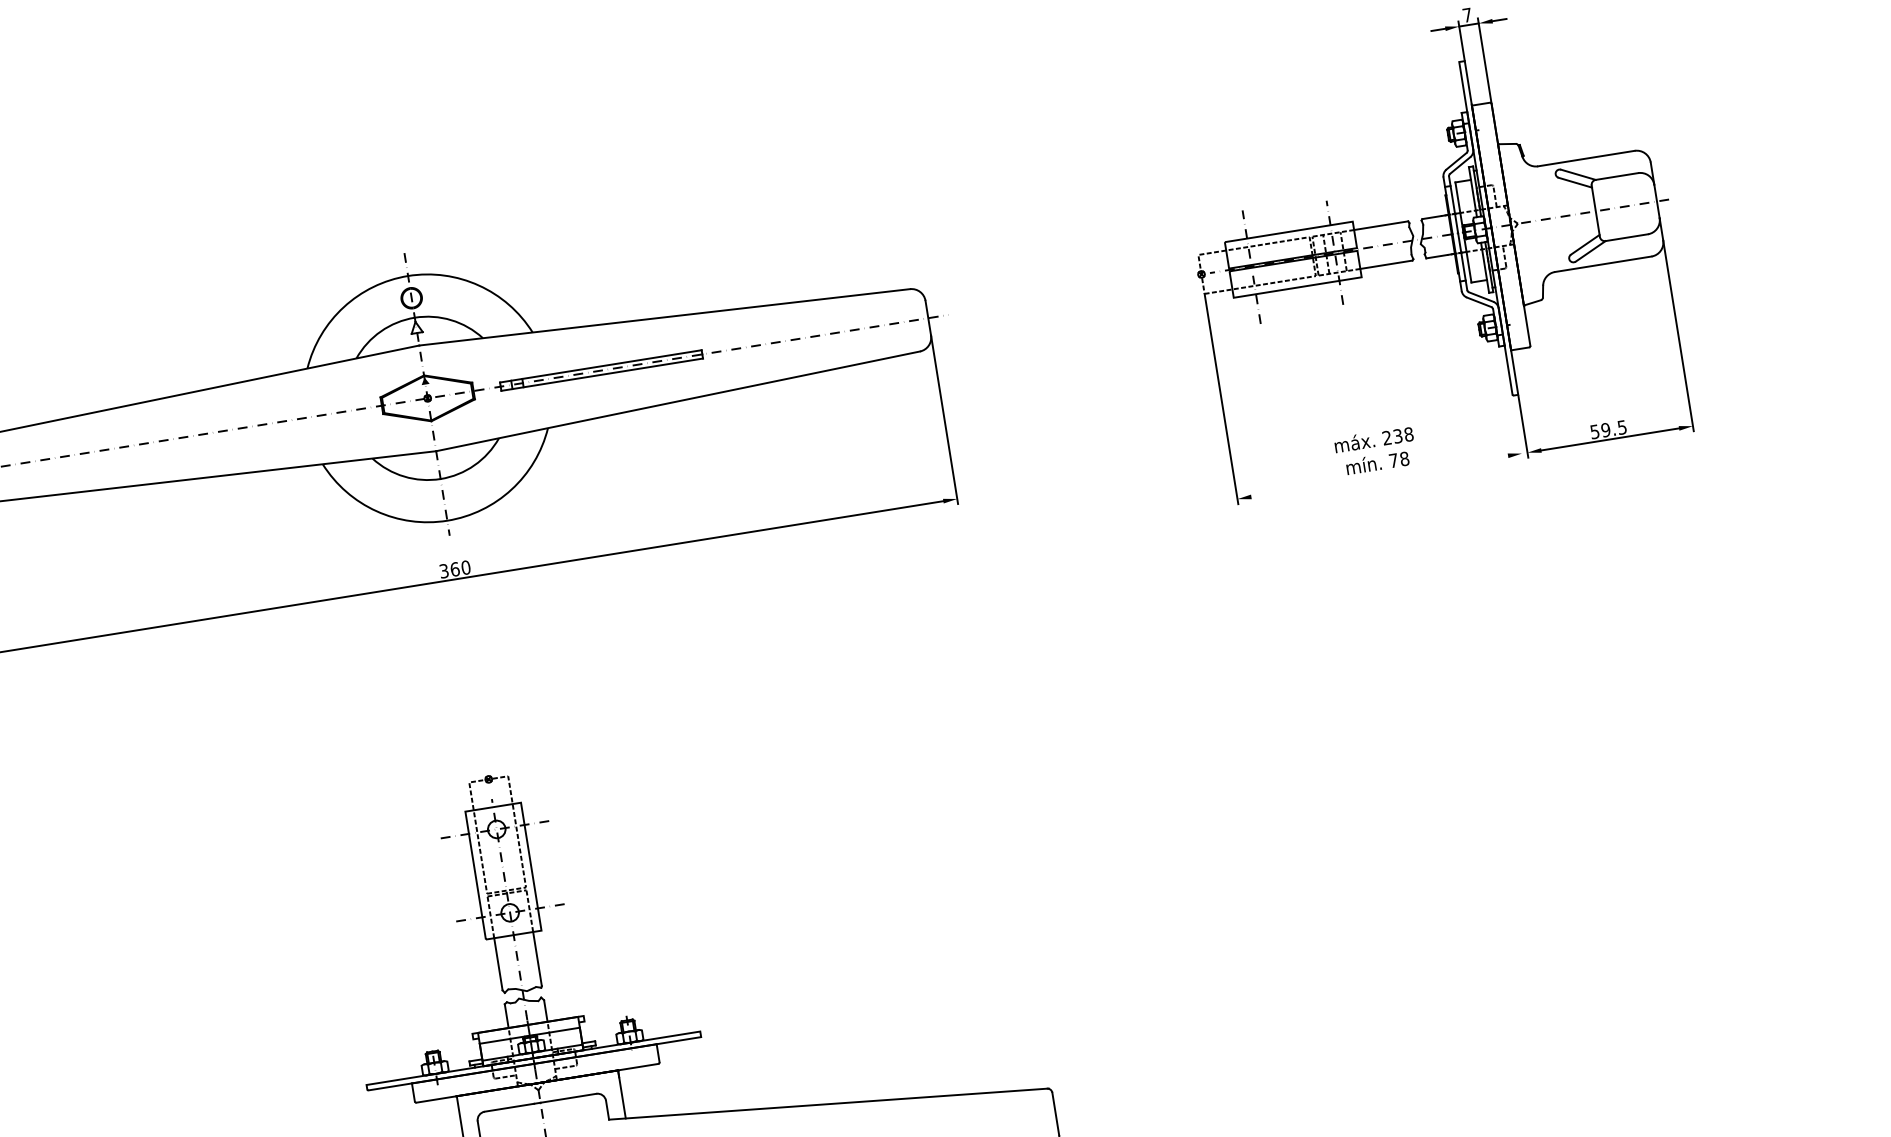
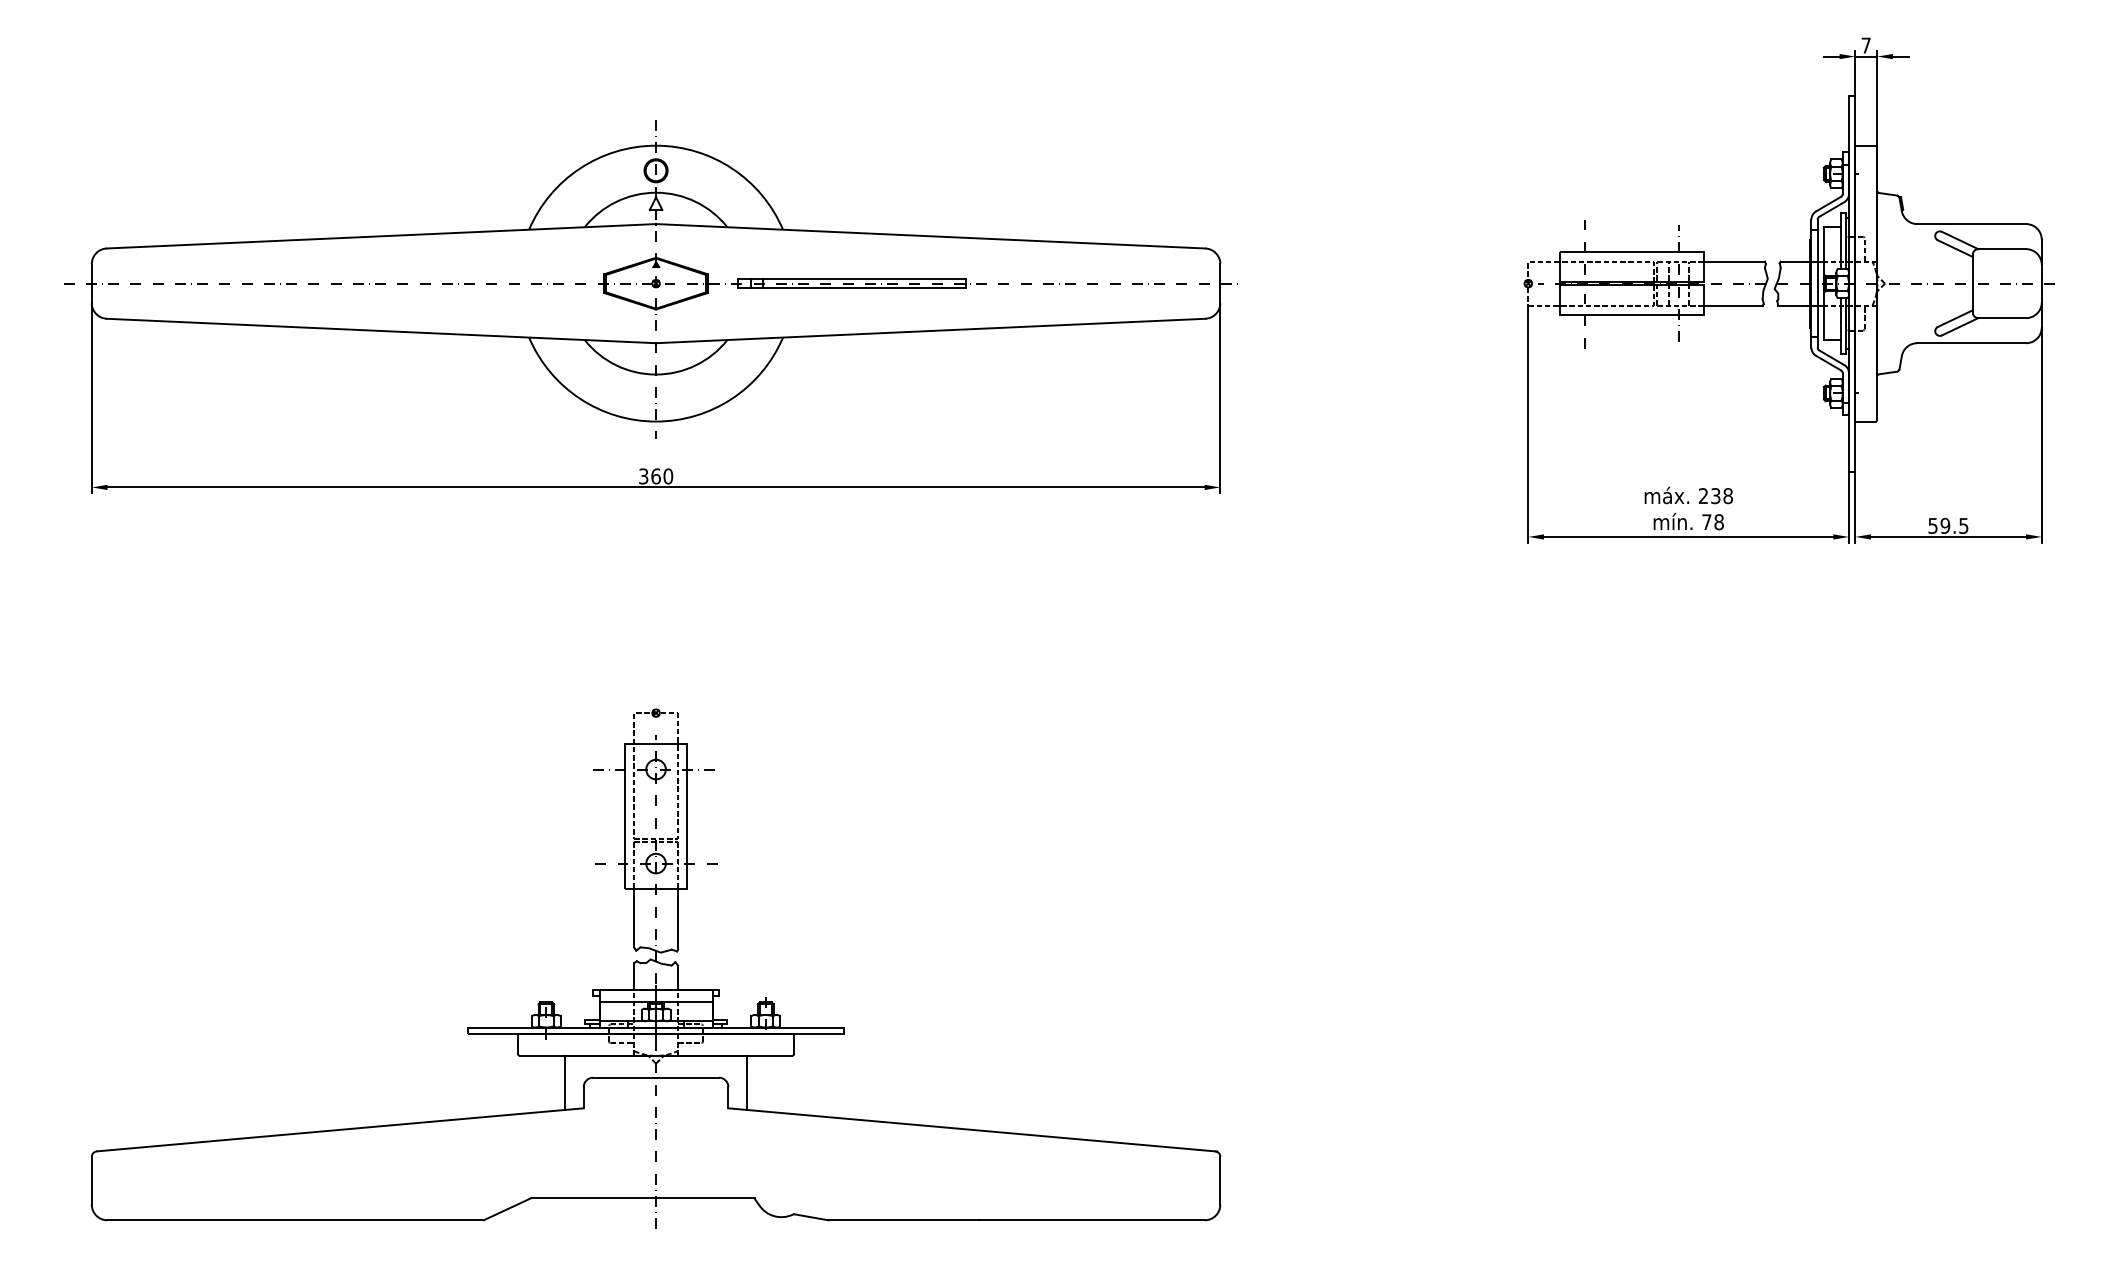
line: (1517, 427) -> (1848, 507), added
line: (1379, 475) -> (1688, 536), added

